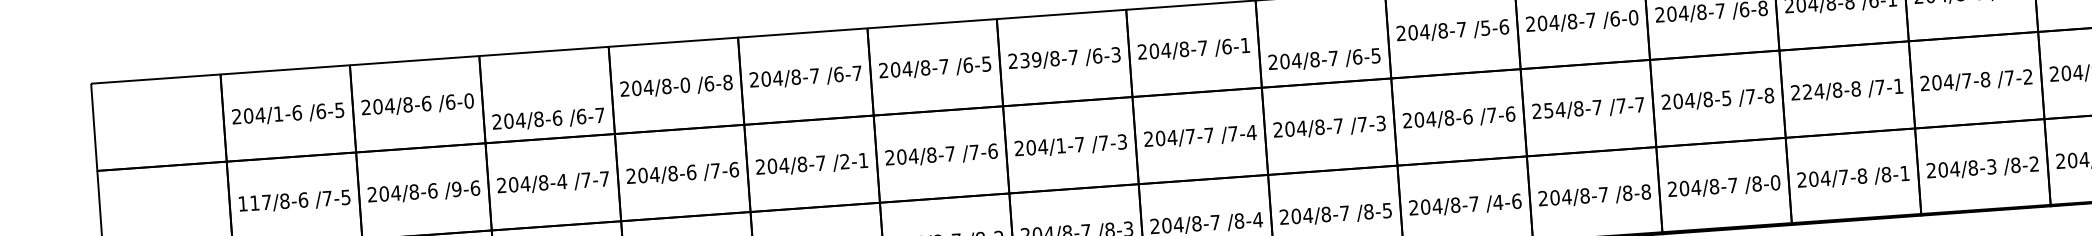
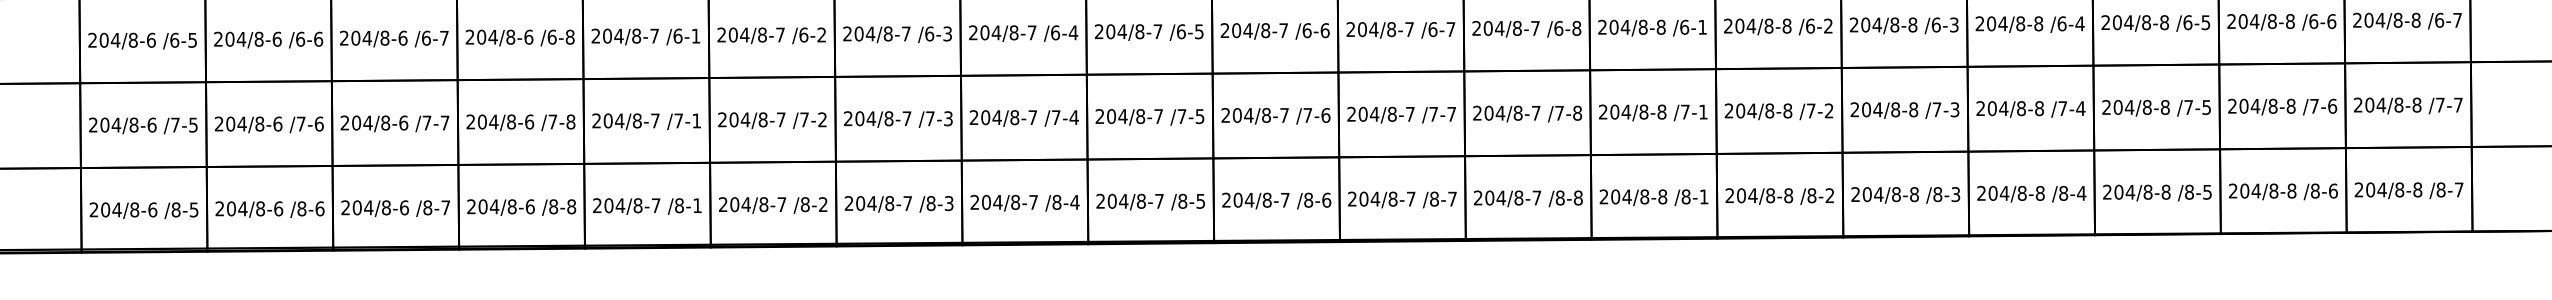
text: (1633, 17) -> (1450, 29), /6-0 -> /6-7
text: (1485, 28) -> (1306, 30), /5-6 -> /6-6
text: (1245, 45) -> (1073, 32), /6-1 -> /6-4
text: (1030, 59) -> (864, 33), 239/8-7 -> 204/8-7
text: (1324, 59) -> (1149, 32), moved
text: (986, 63) -> (821, 34), /6-5 -> /6-2
text: (856, 72) -> (695, 35), /6-7 -> /6-1
text: (1966, 80) -> (1769, 110), 204/7-8 -> 204/8-8
text: (684, 84) -> (528, 36), 204/8-0 -> 204/8-6
text: (1807, 91) -> (1614, 111), 224/8-8 -> 204/8-8
text: (1726, 98) -> (1535, 113), 204/8-5 -> 204/8-7
text: (469, 100) -> (318, 38), /6-0 -> /6-6
text: (1548, 109) -> (1362, 113), 254/8-7 -> 204/8-7
text: (277, 113) -> (132, 39), 204/1-6 -> 204/8-6
text: (1467, 115) -> (1284, 114), 204/8-6 -> 204/8-7
text: (548, 118) -> (394, 38), moved
text: (1381, 123) -> (1200, 116), /7-3 -> /7-5
text: (1190, 136) -> (1014, 117), 204/7-7 -> 204/8-7
text: (1060, 145) -> (888, 118), 204/1-7 -> 204/8-7
text: (992, 150) -> (822, 119), /7-6 -> /7-2
text: (844, 161) -> (678, 120), /2-1 -> /7-1
text: (1991, 166) -> (1788, 195), 204/8-3 -> 204/8-8
text: (733, 169) -> (570, 121), /7-6 -> /7-8
text: (1843, 176) -> (1644, 196), 204/7-8 -> 204/8-8
text: (561, 181) -> (403, 122), 204/8-4 -> 204/8-6
text: (1774, 182) -> (1577, 197), /8-0 -> /8-8
text: (456, 188) -> (300, 123), /9-6 -> /7-6
text: (1646, 191) -> (1452, 198), /8-8 -> /8-7
text: (1498, 201) -> (1308, 199), /4-6 -> /8-6
text: (255, 202) -> (105, 124), 117/8-6 -> 204/8-6

